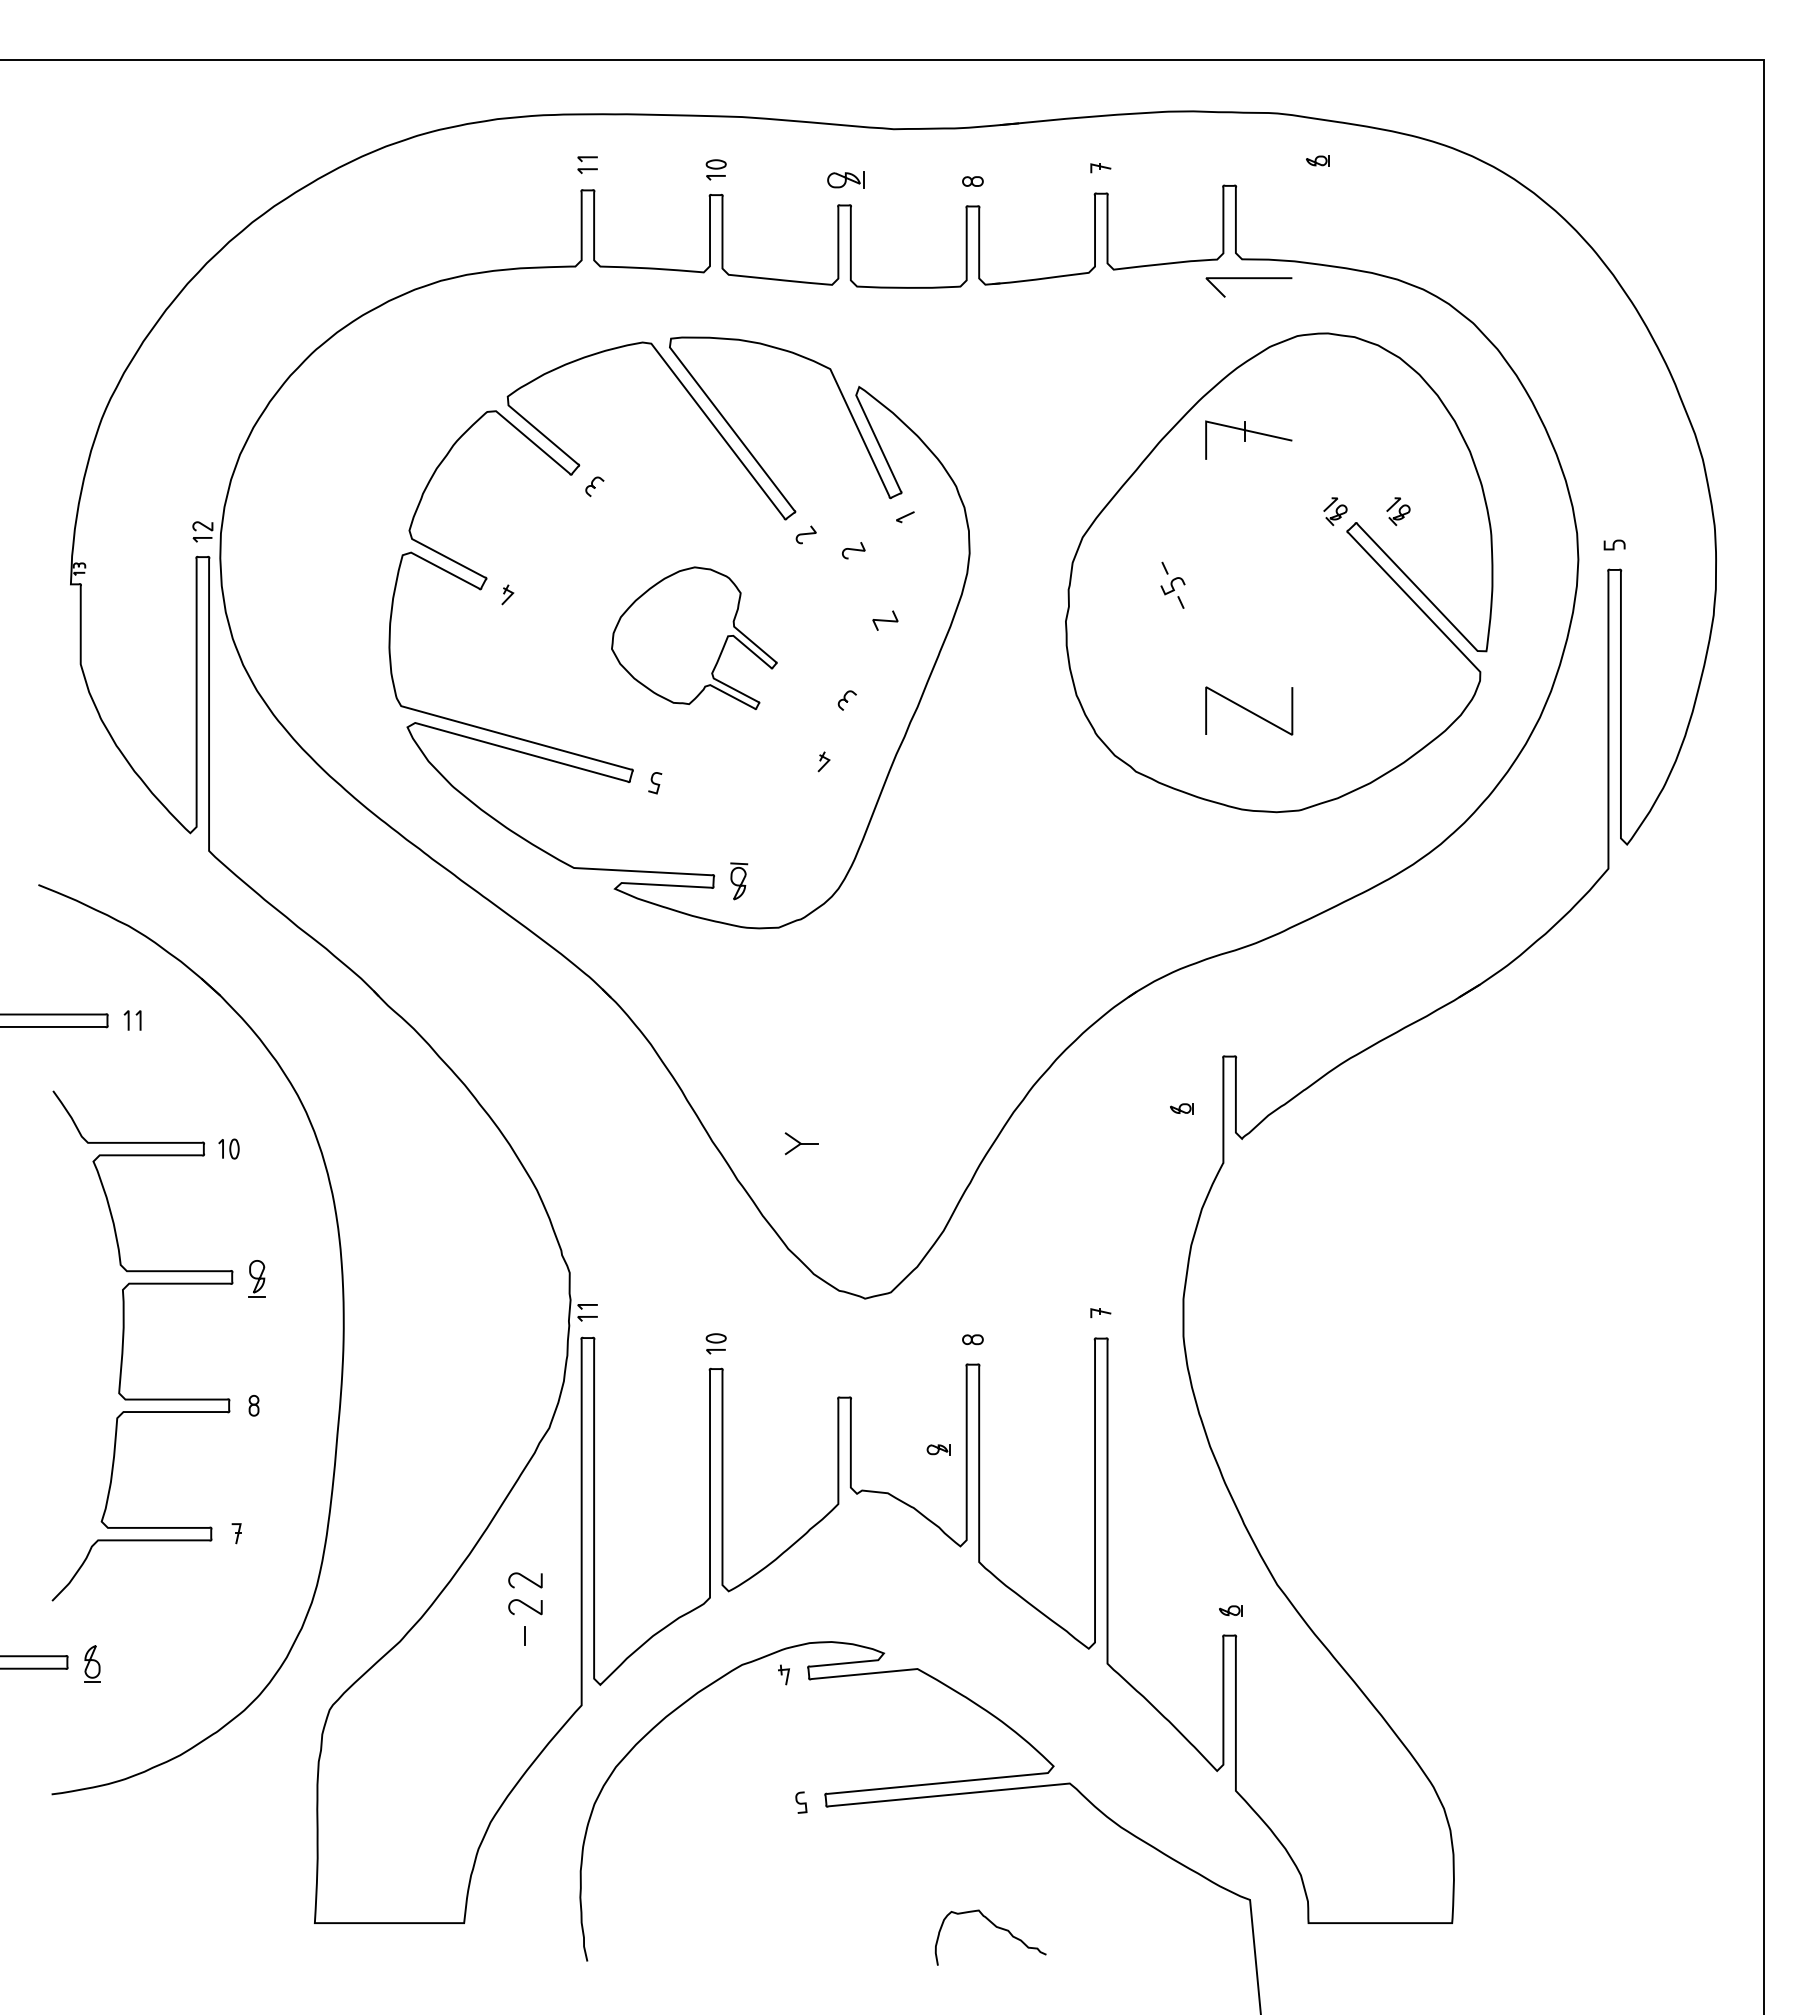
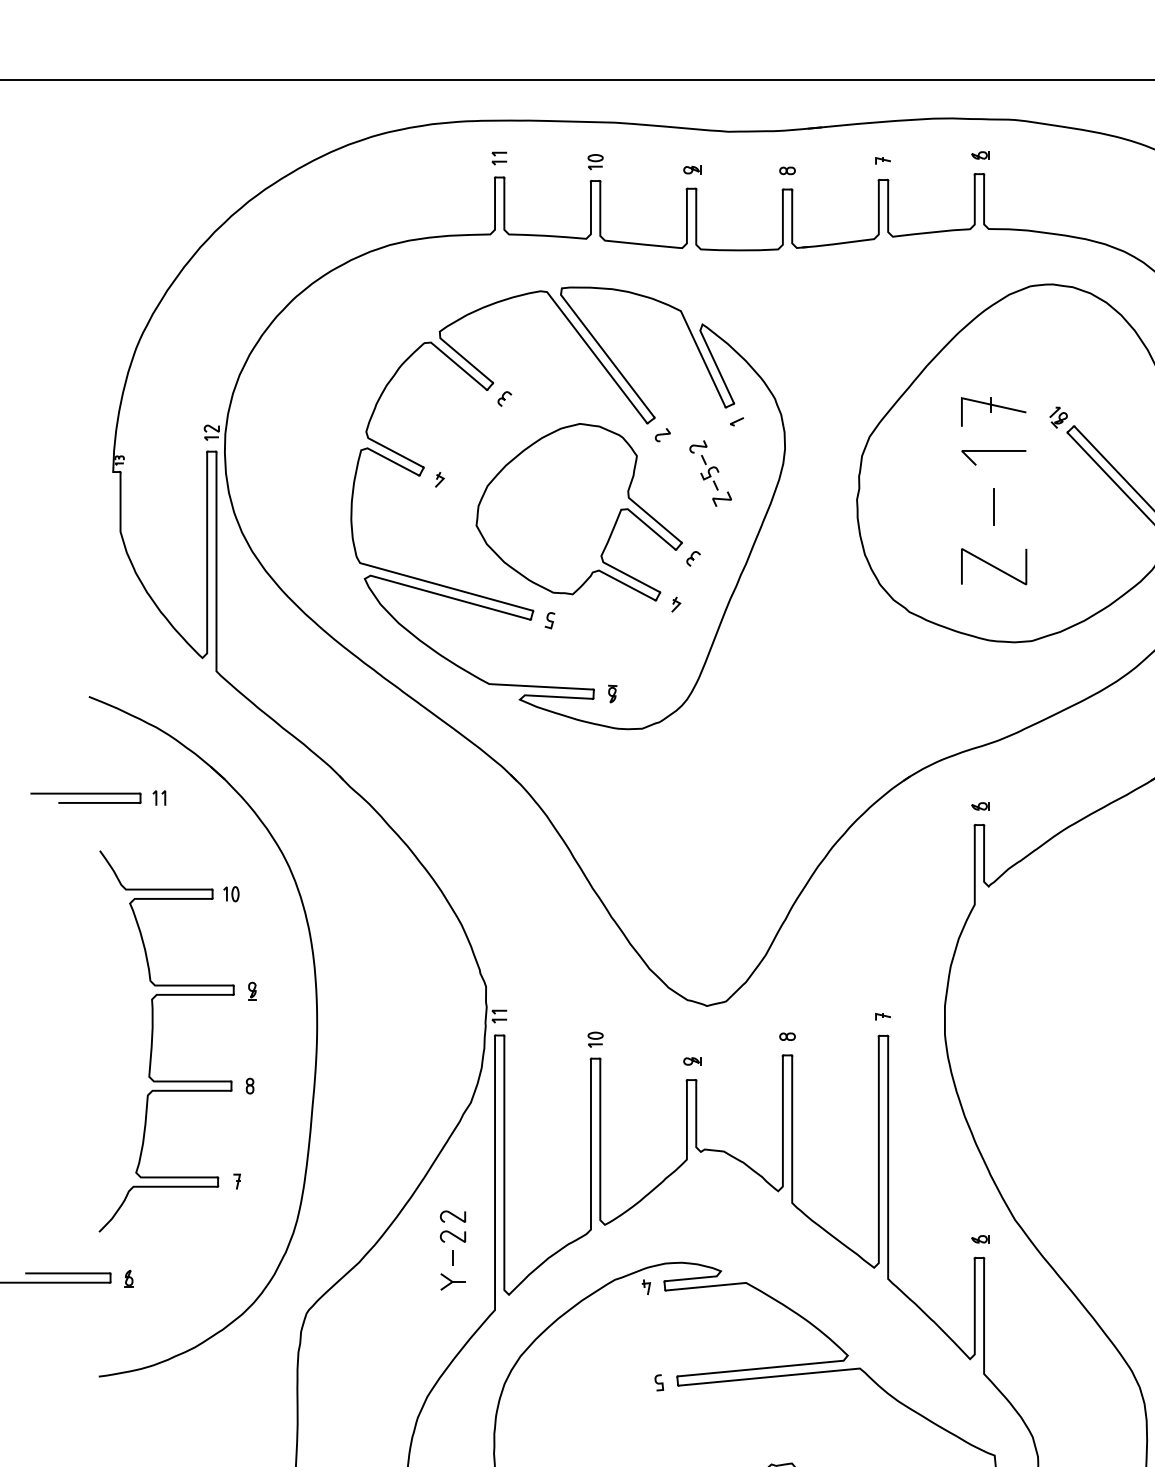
part: (1317, 160) -> (980, 155), moved
part: (845, 180) -> (692, 170), size x0.62
line: (1248, 279) -> (993, 451), moved
part: (1248, 439) -> (993, 411), moved
part: (1398, 511) -> (1105, 417), removed
part: (1172, 584) -> (709, 472), moved
line: (1249, 630) -> (994, 506), added
part: (694, 638) -> (579, 512), size x1.67
part: (738, 881) -> (612, 694), size x0.62
part: (1181, 1108) -> (980, 806), moved
part: (801, 1143) -> (453, 1281), moved
part: (256, 1278) -> (251, 990), size x0.62
part: (938, 1449) -> (692, 1061), moved
part: (91, 1663) -> (128, 1278), size x0.62

